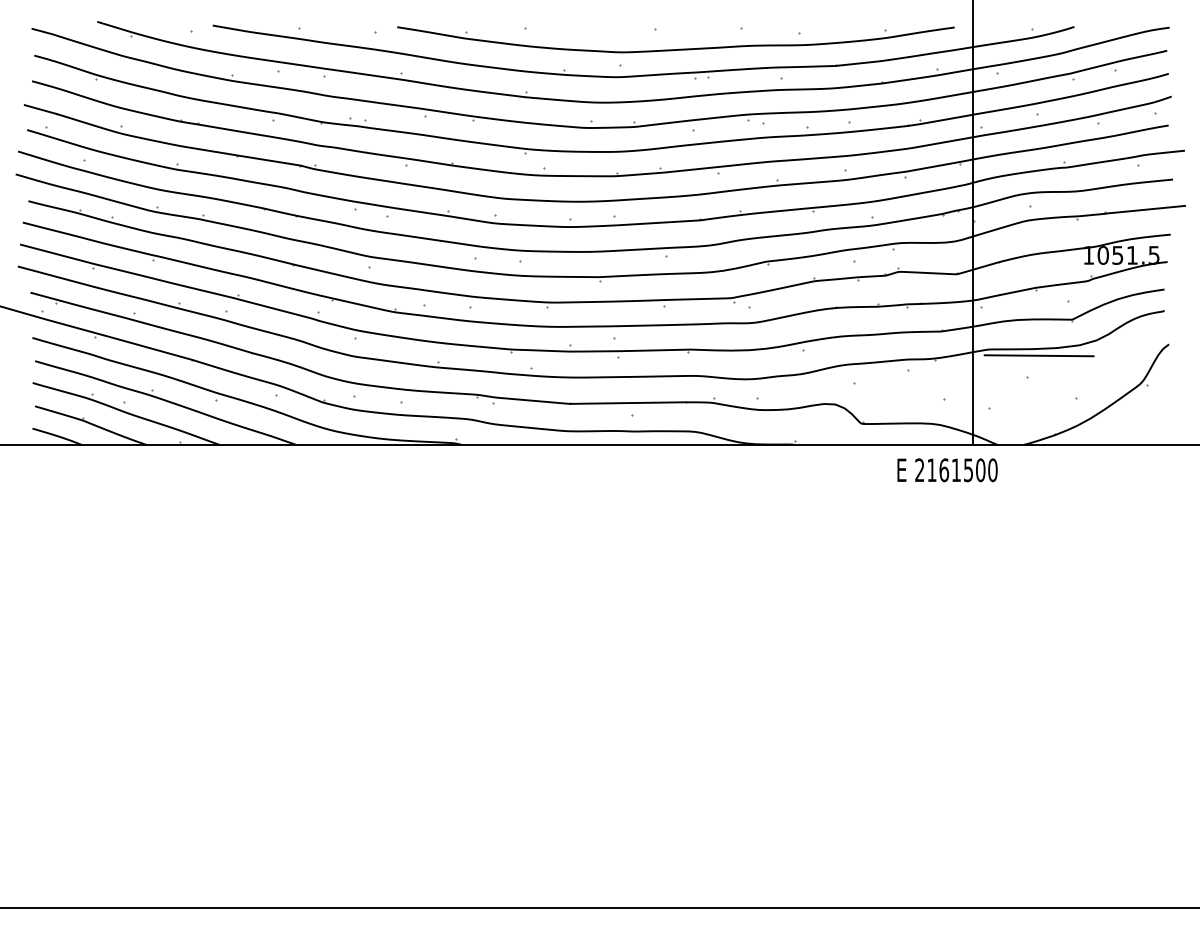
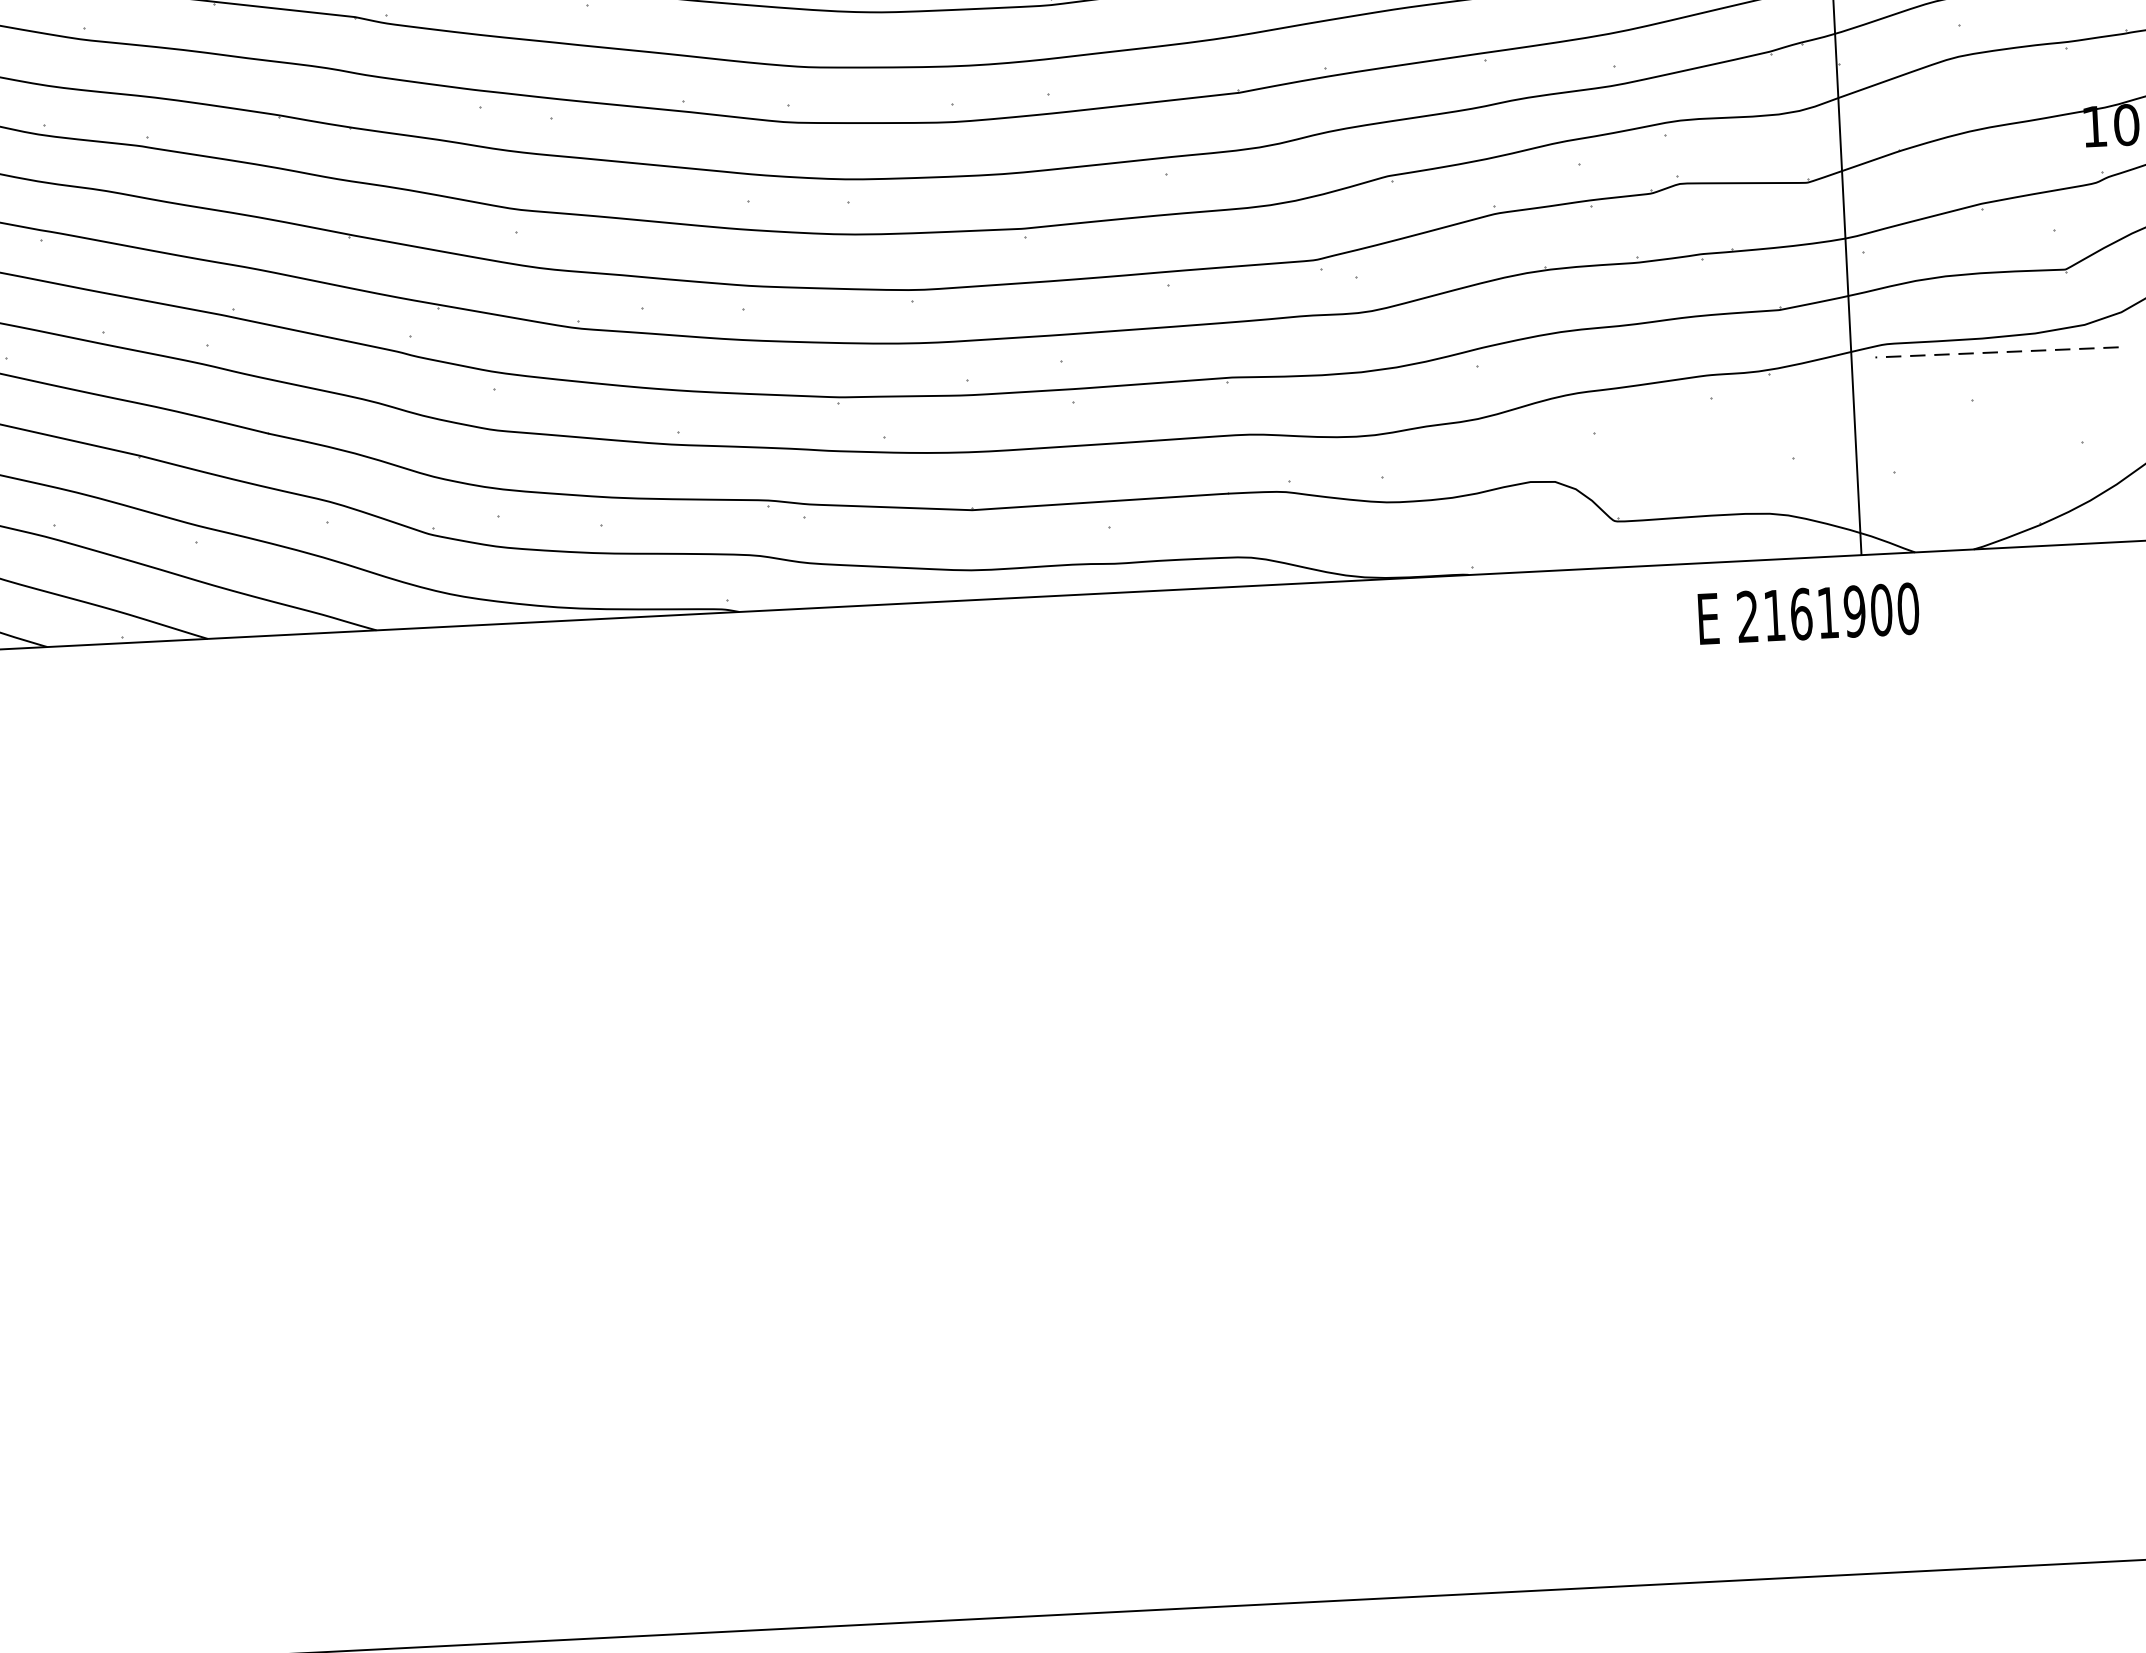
line: (1038, 355) -> (1995, 351), solid -> dashed
text: (968, 469) -> (1854, 609), 2161500 -> 2161900

